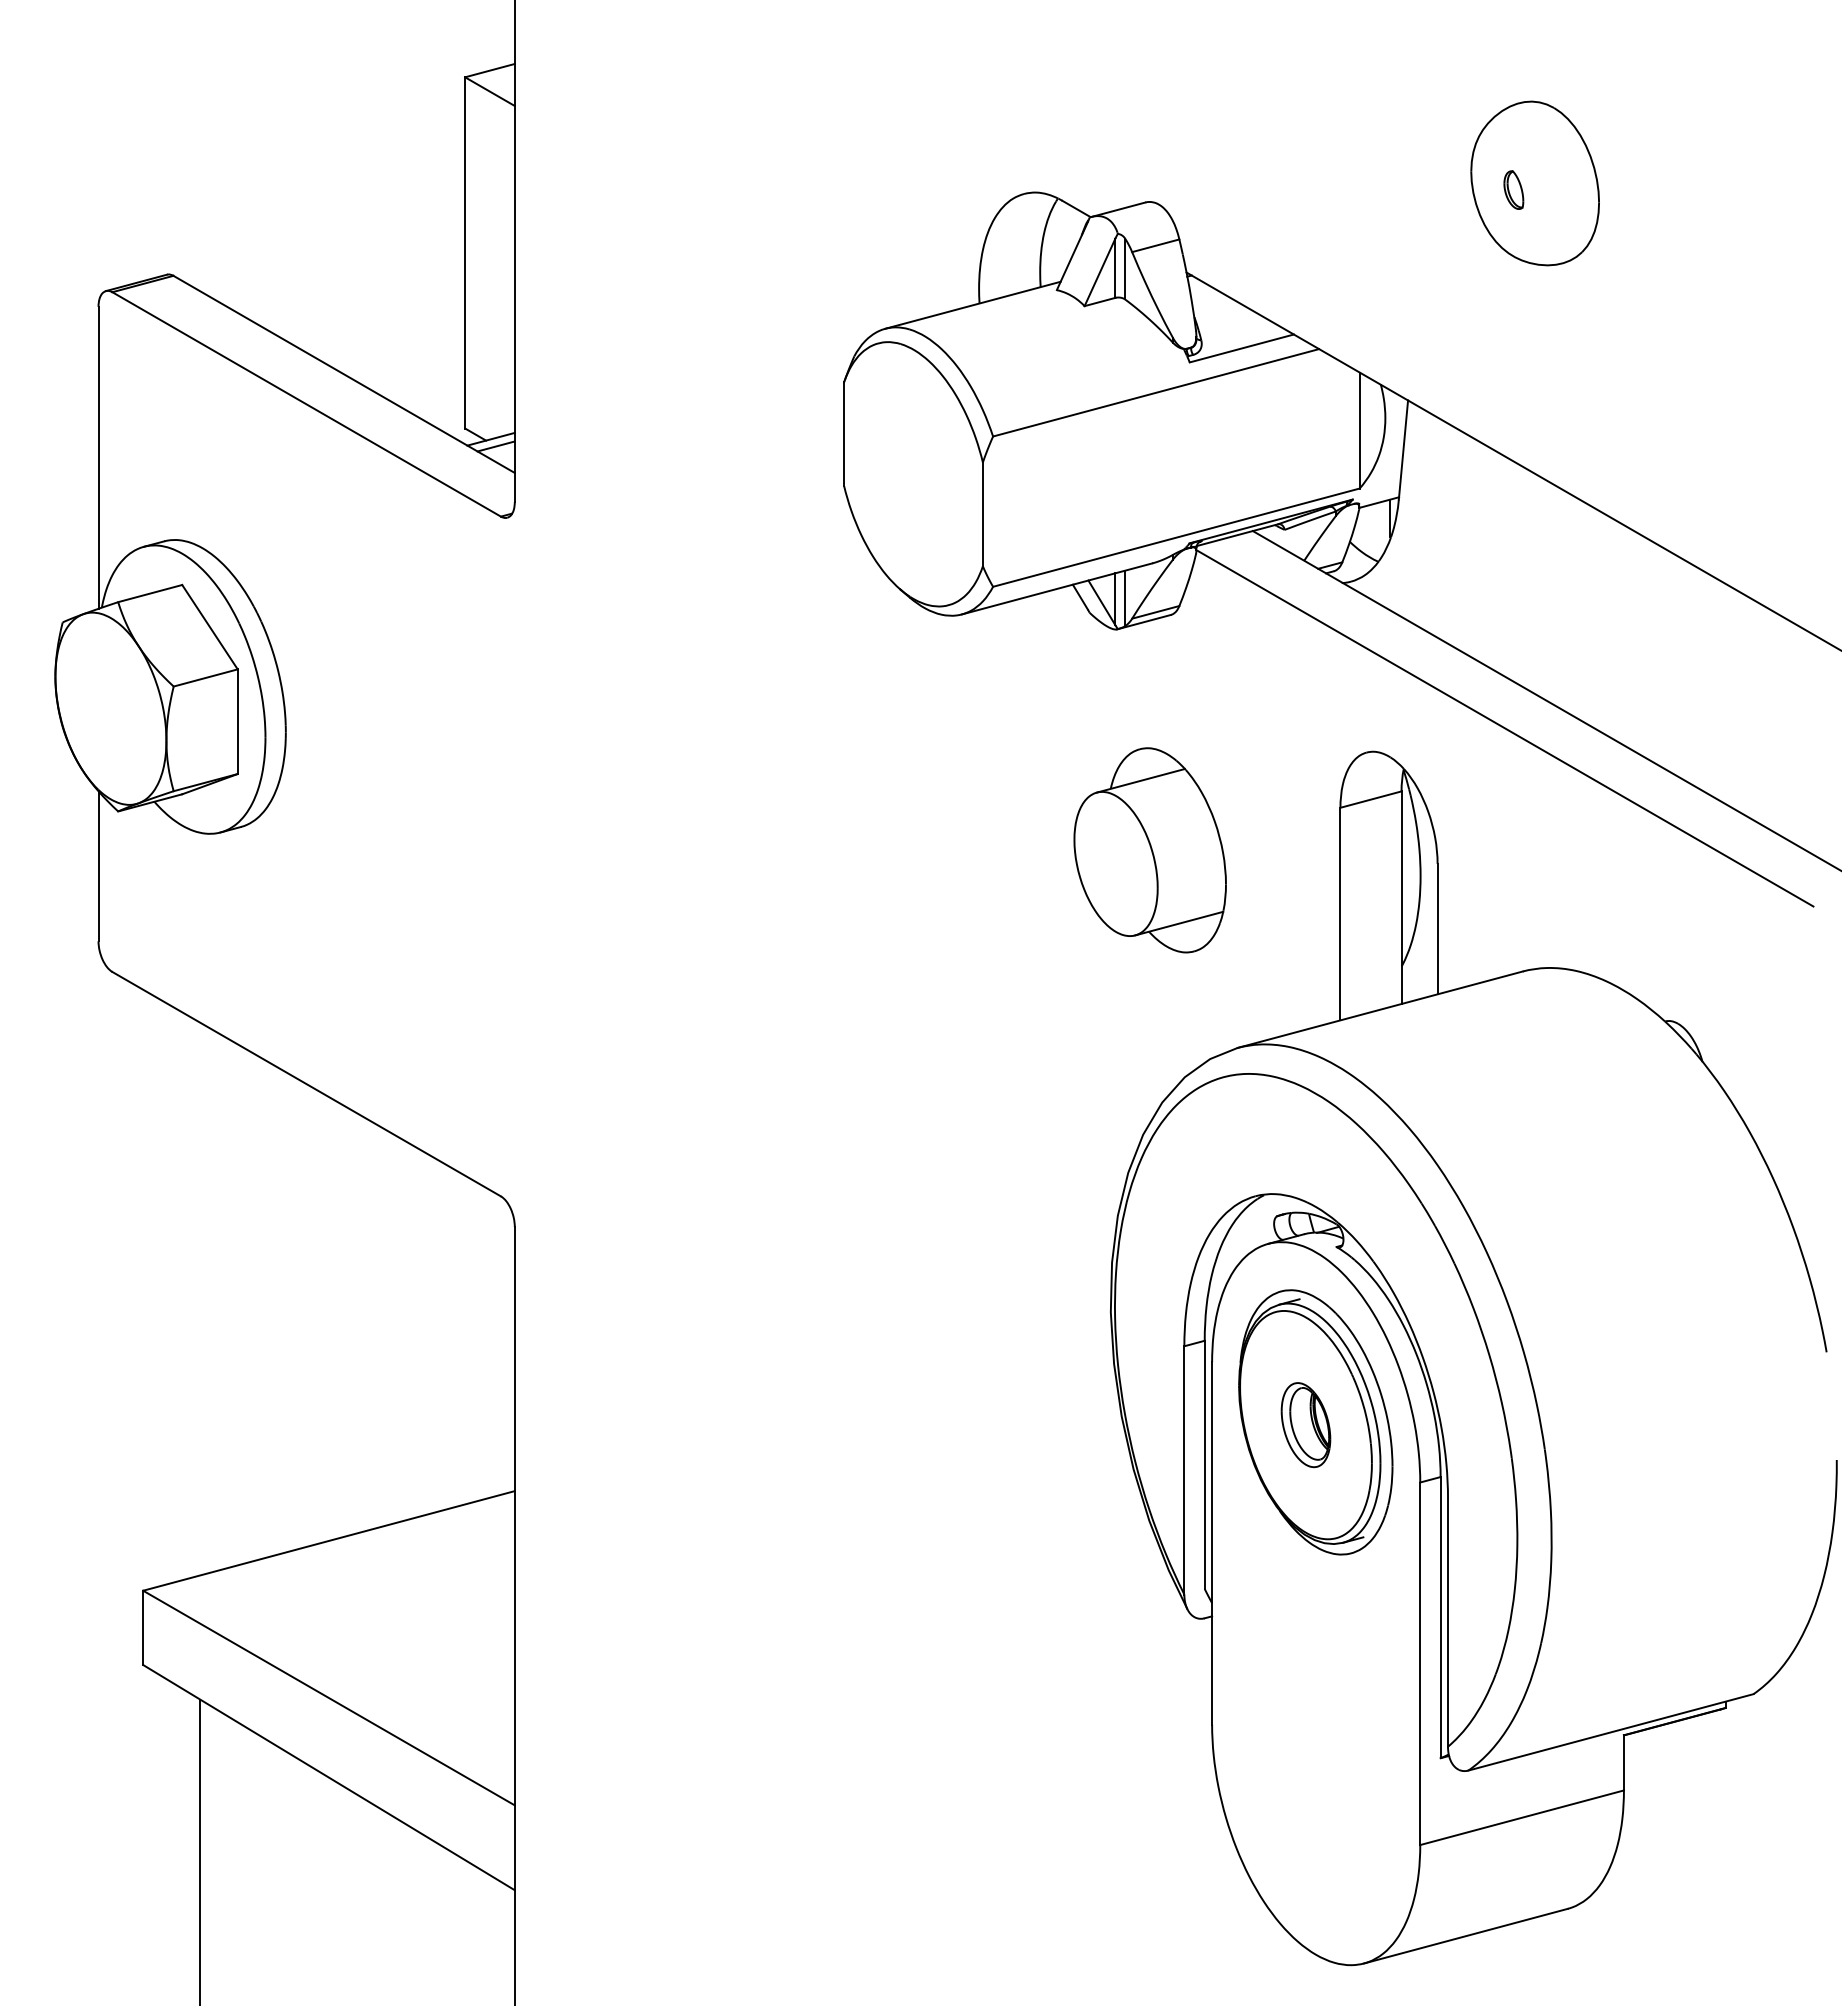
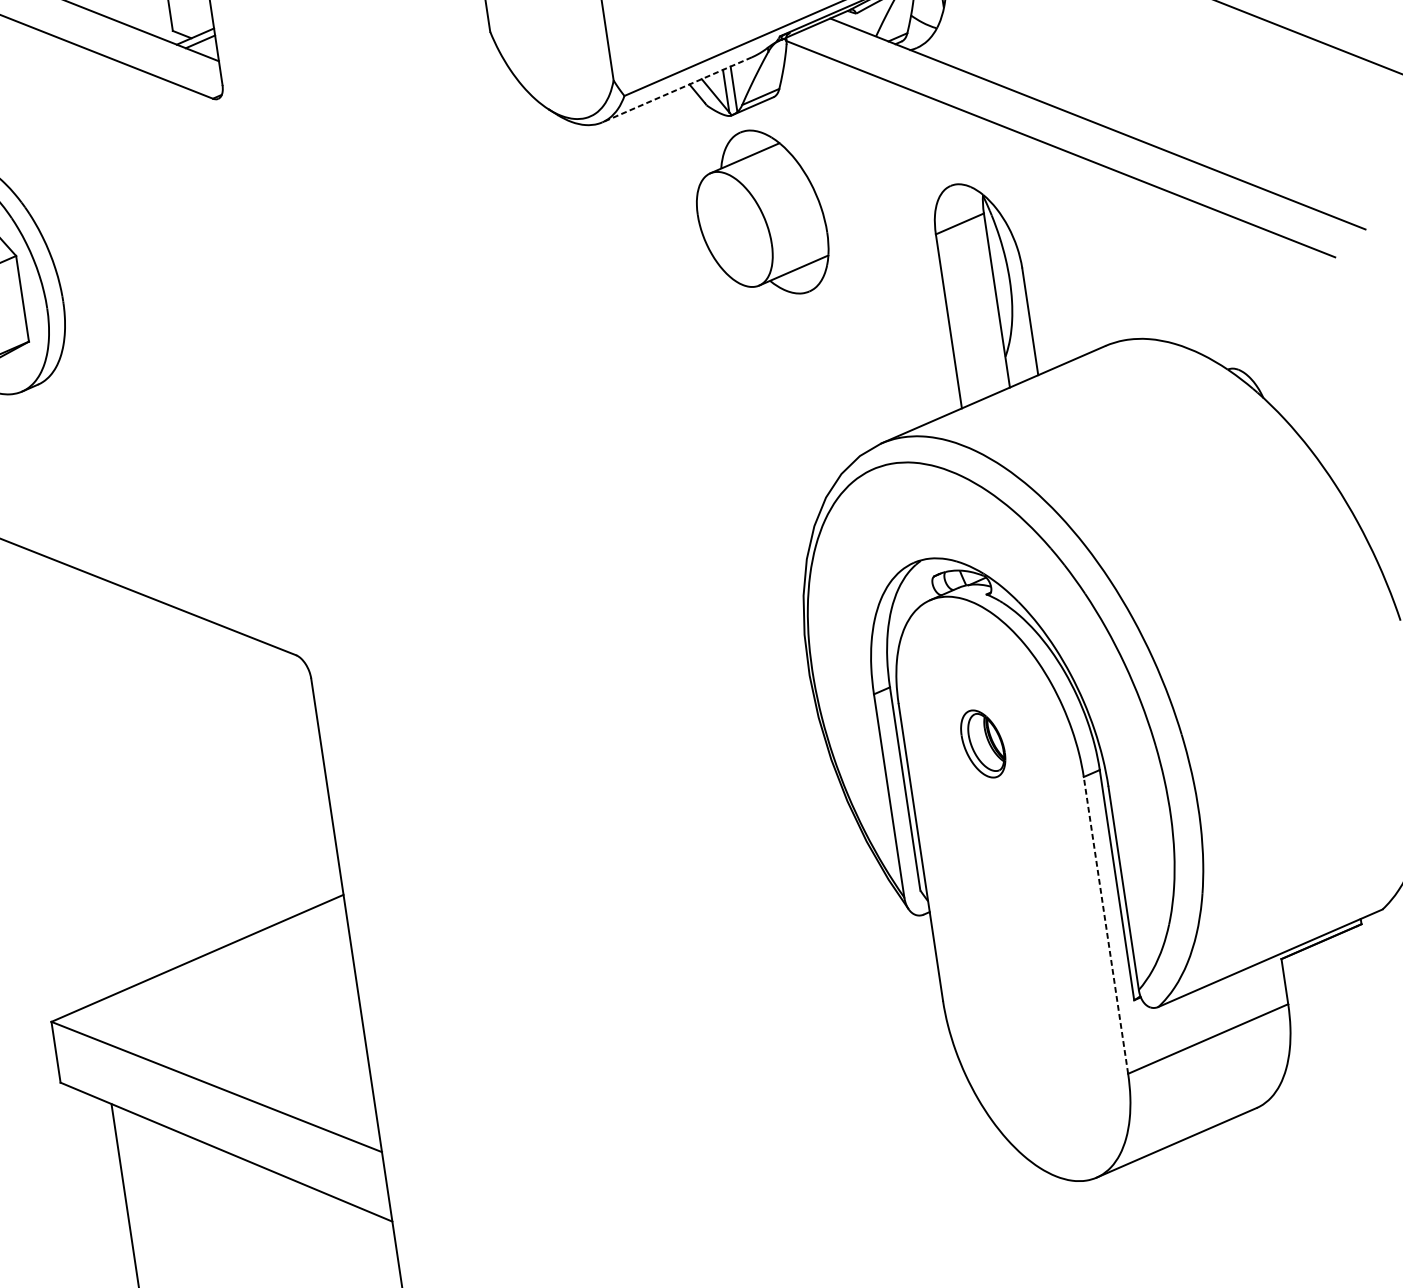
line: (1056, 589) -> (676, 90), solid -> dashed
part: (1149, 850) -> (760, 214), moved
part: (1315, 1422) -> (990, 740), removed
line: (1420, 1663) -> (1106, 925), solid -> dashed

